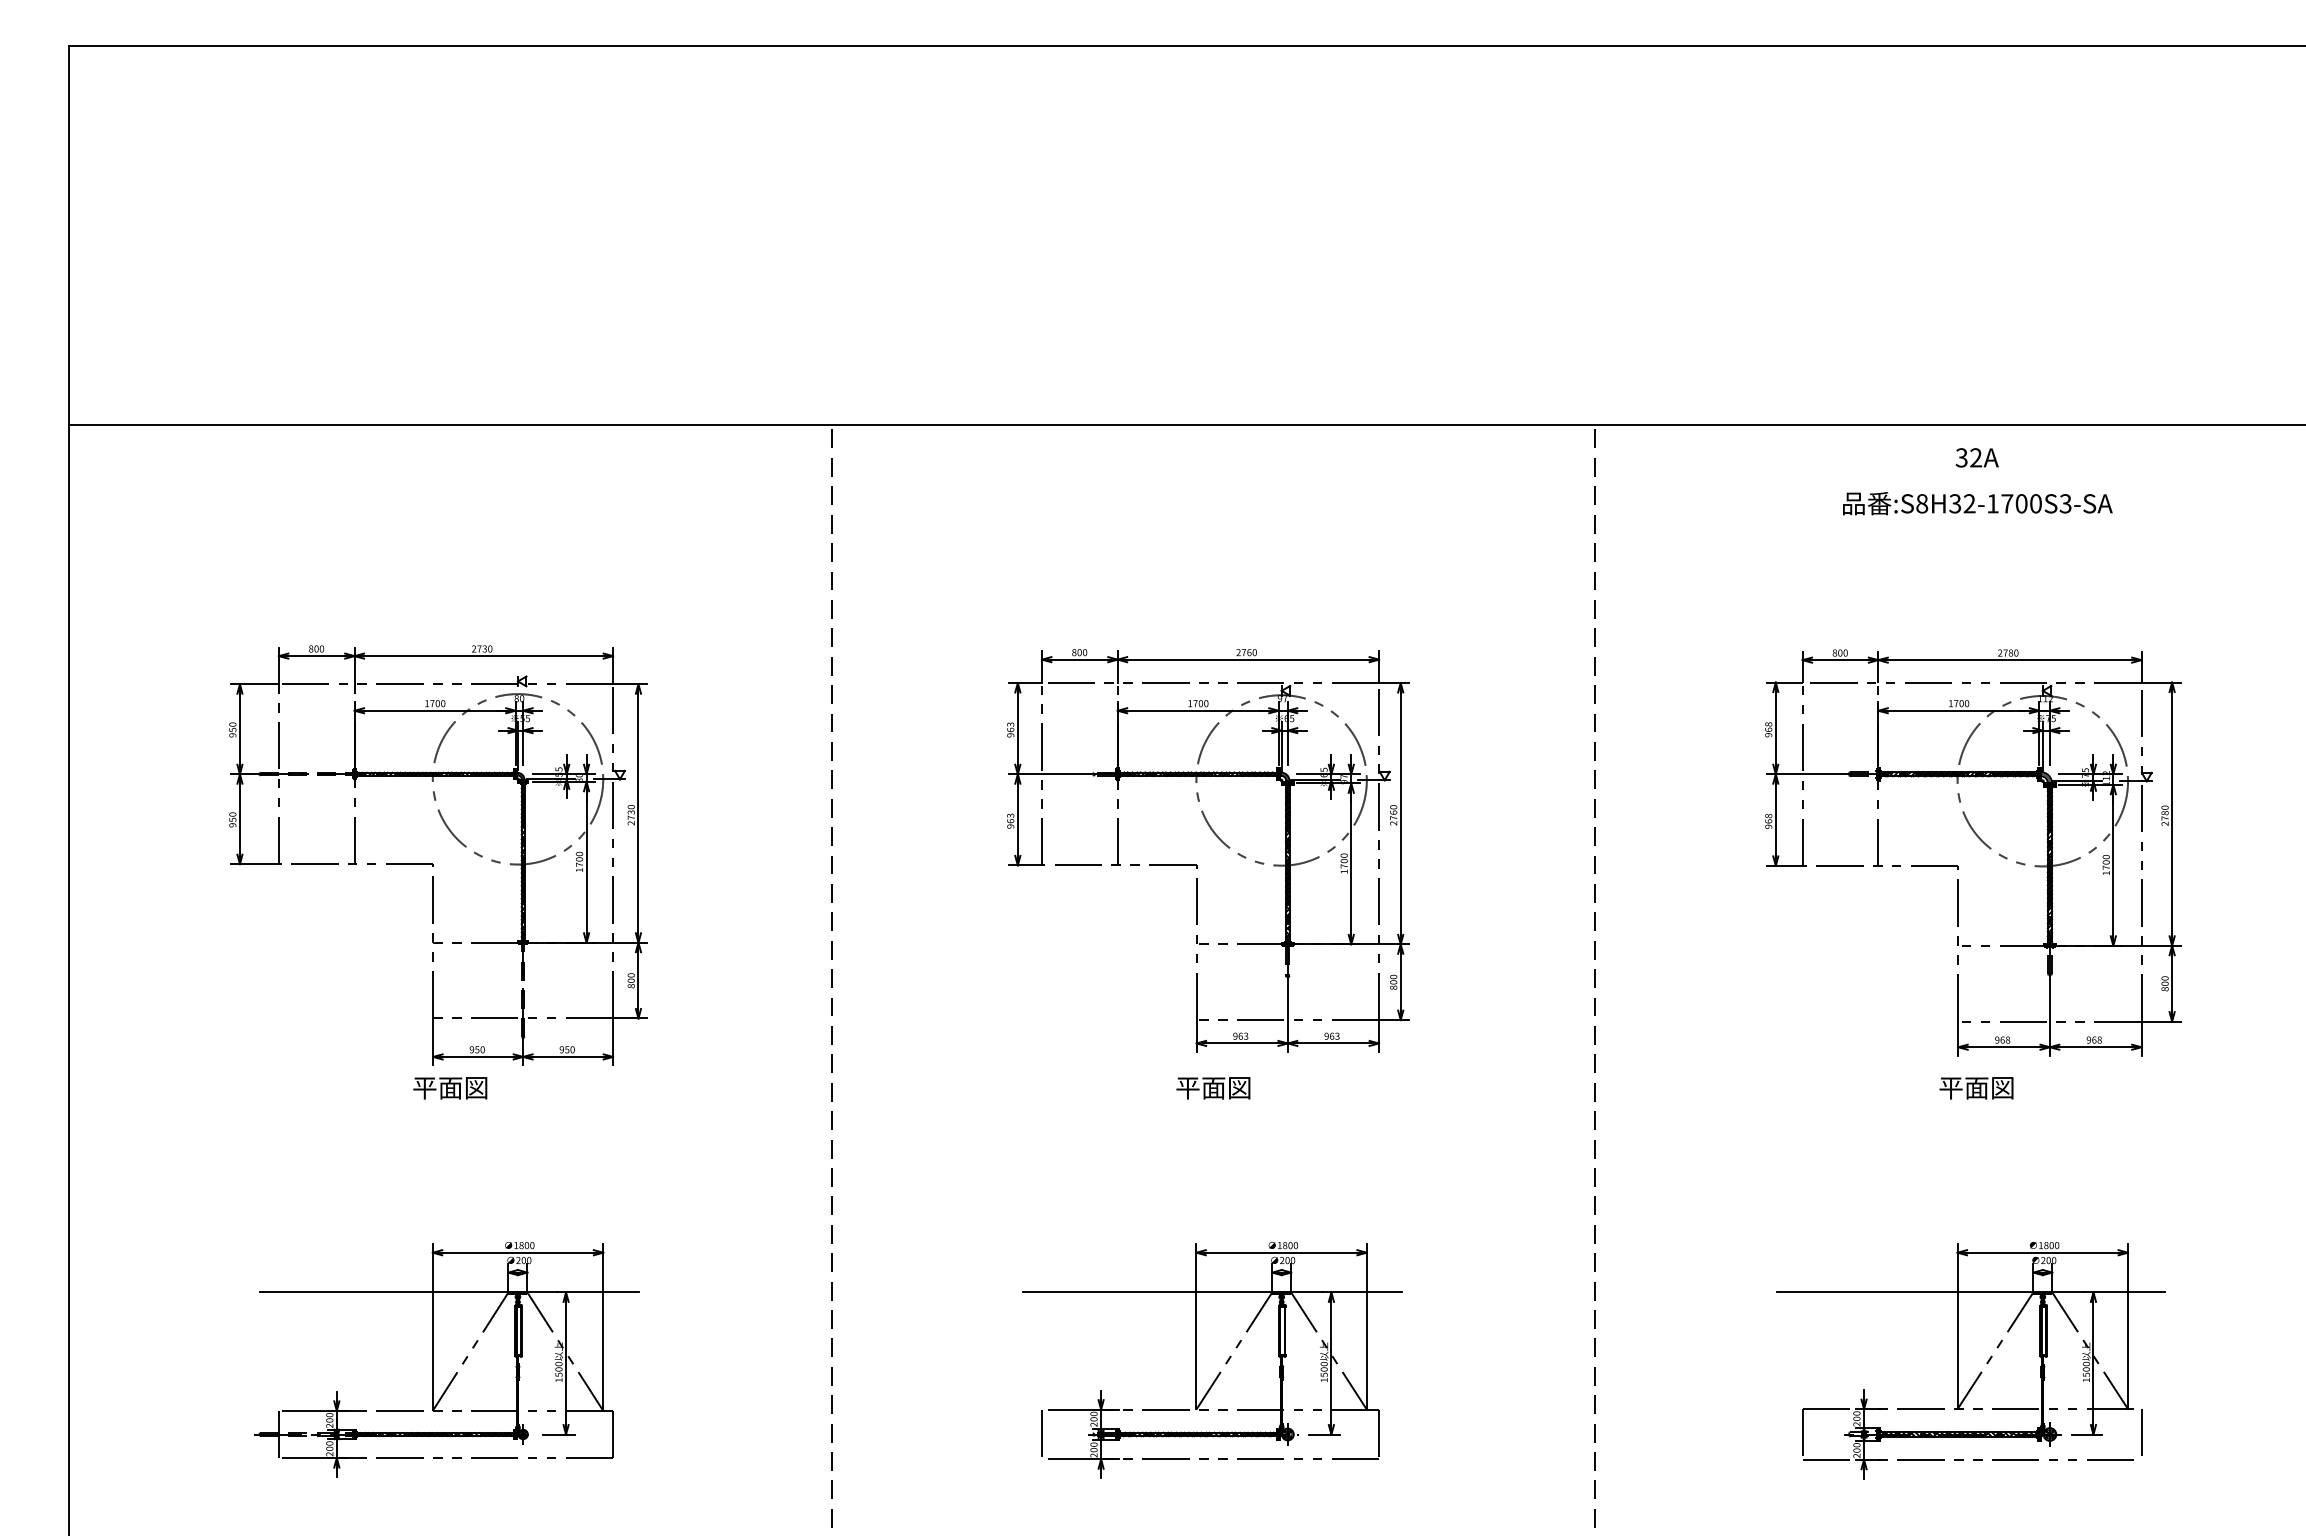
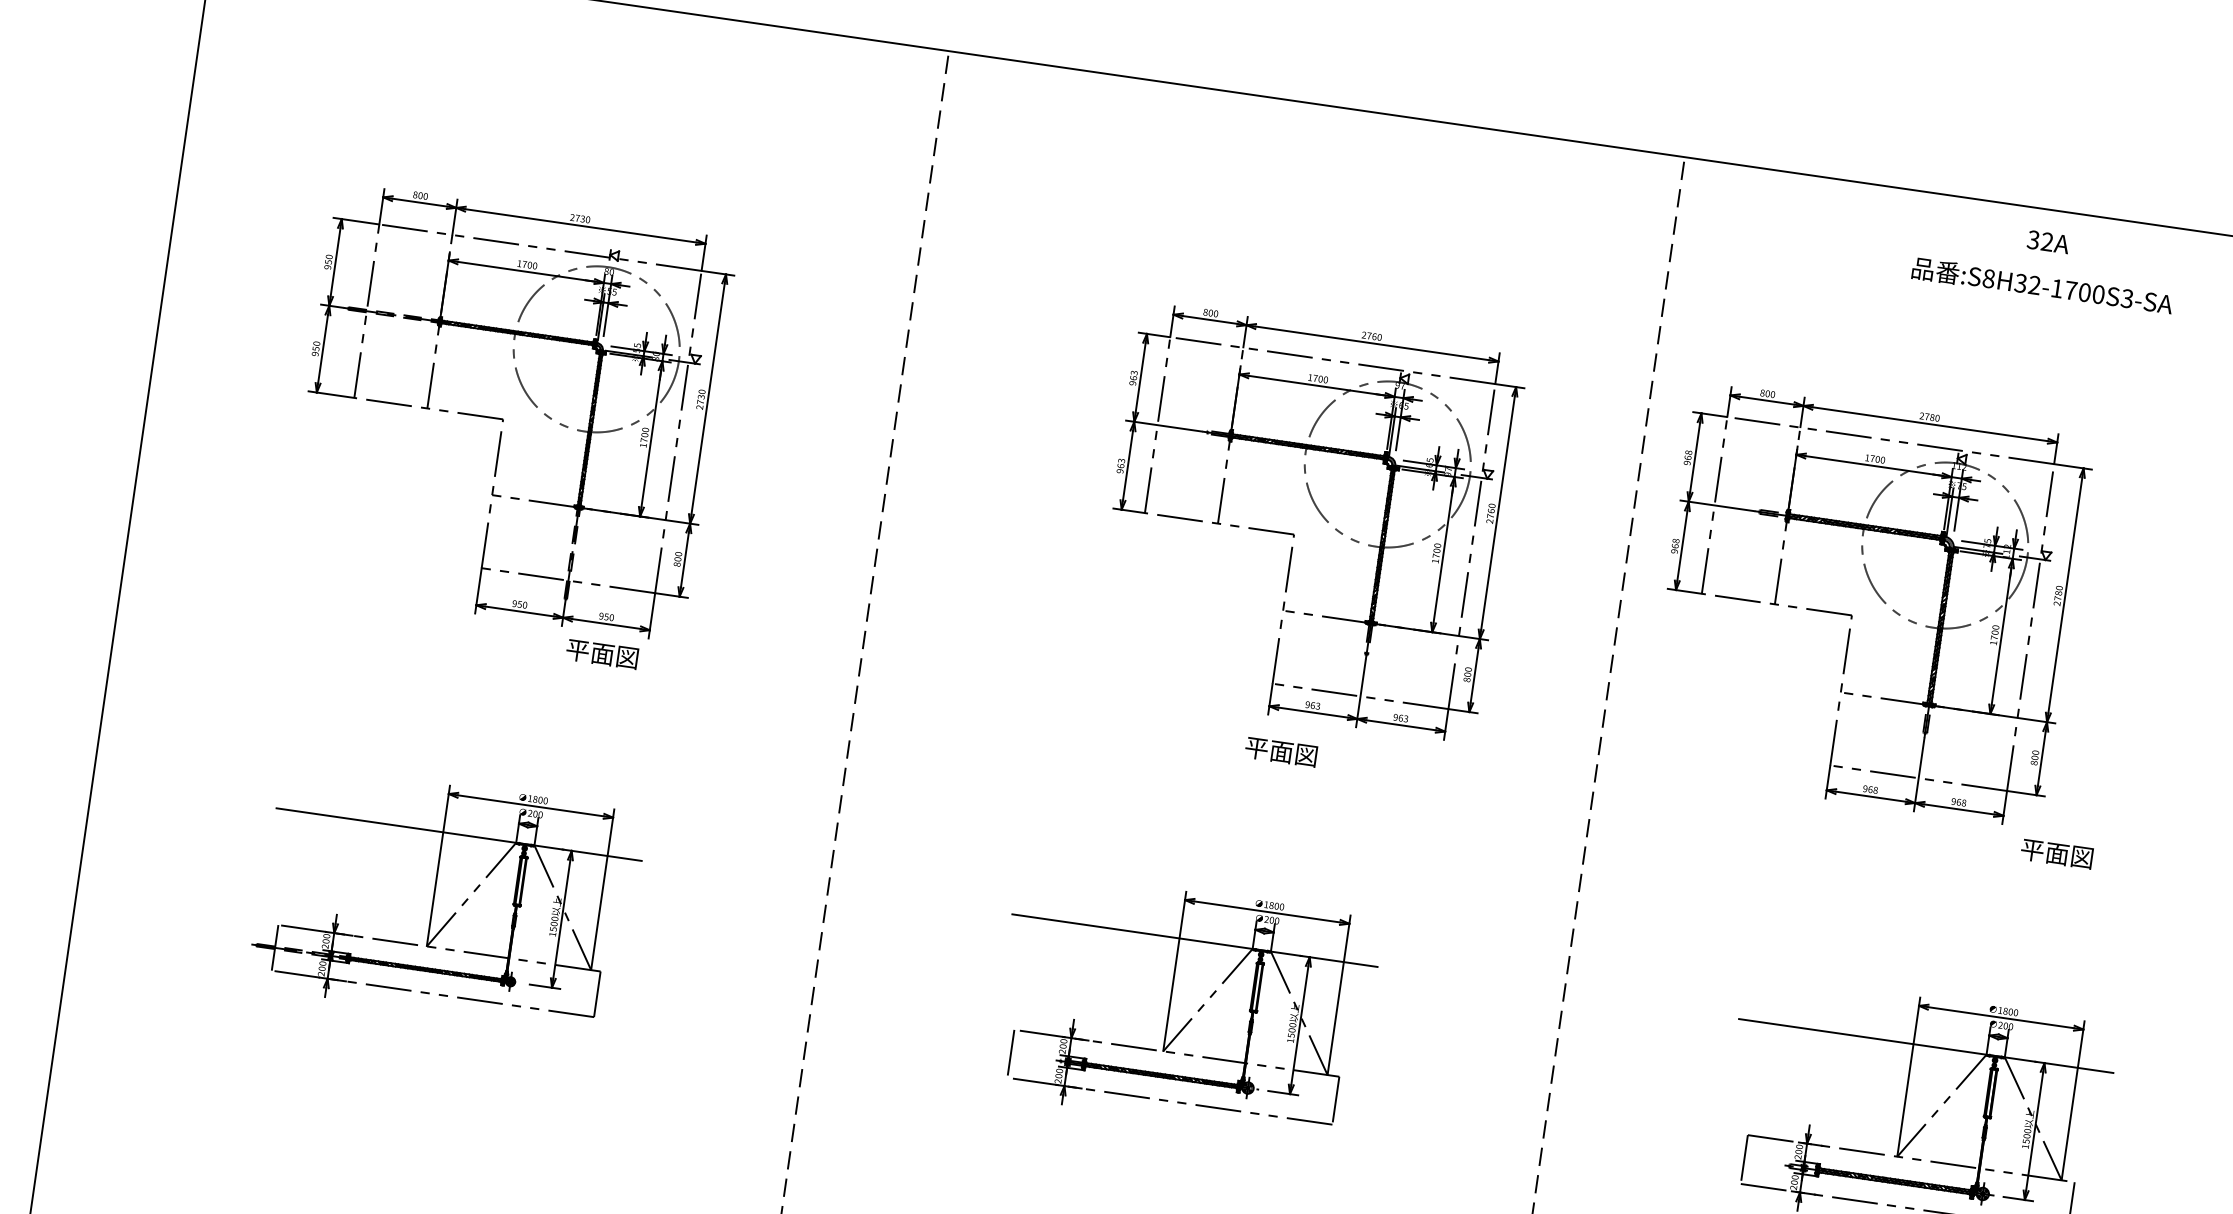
part: (1218, 839) -> (1318, 512), moved
part: (1982, 842) -> (1878, 596), moved
text: (450, 1088) -> (602, 654), moved
text: (1213, 1088) -> (1281, 752), moved
text: (1976, 1088) -> (2056, 854), moved

